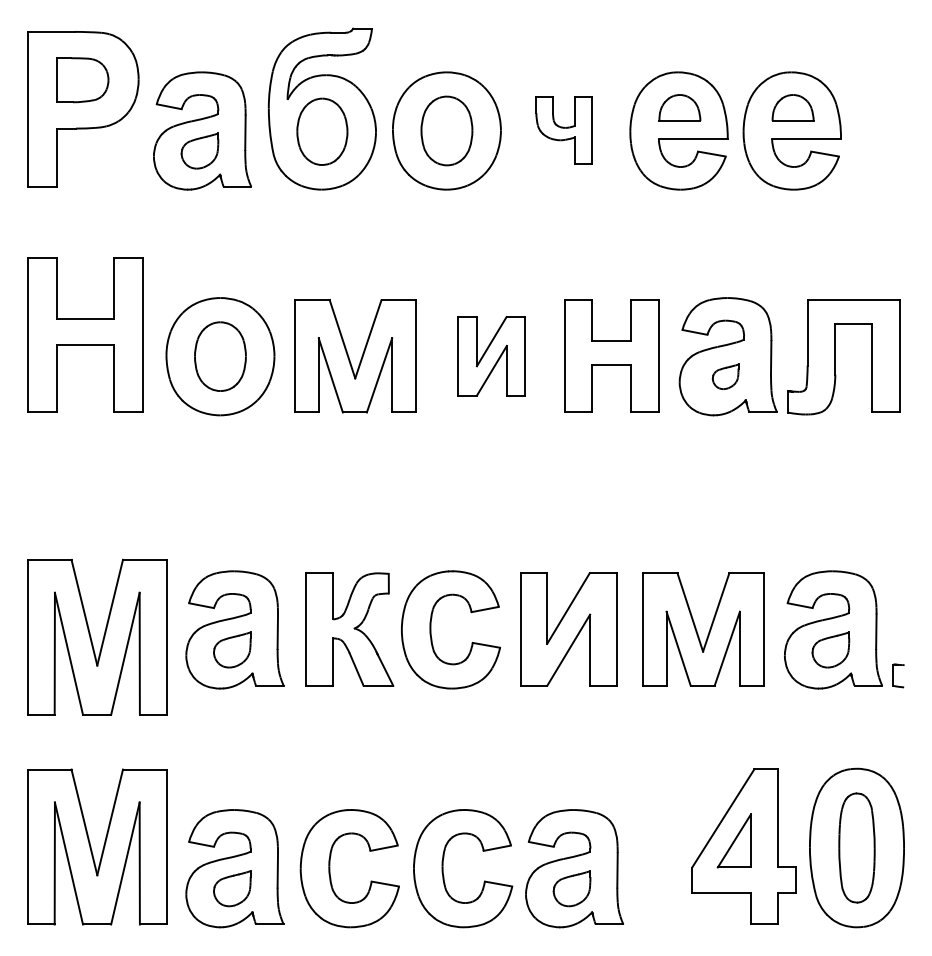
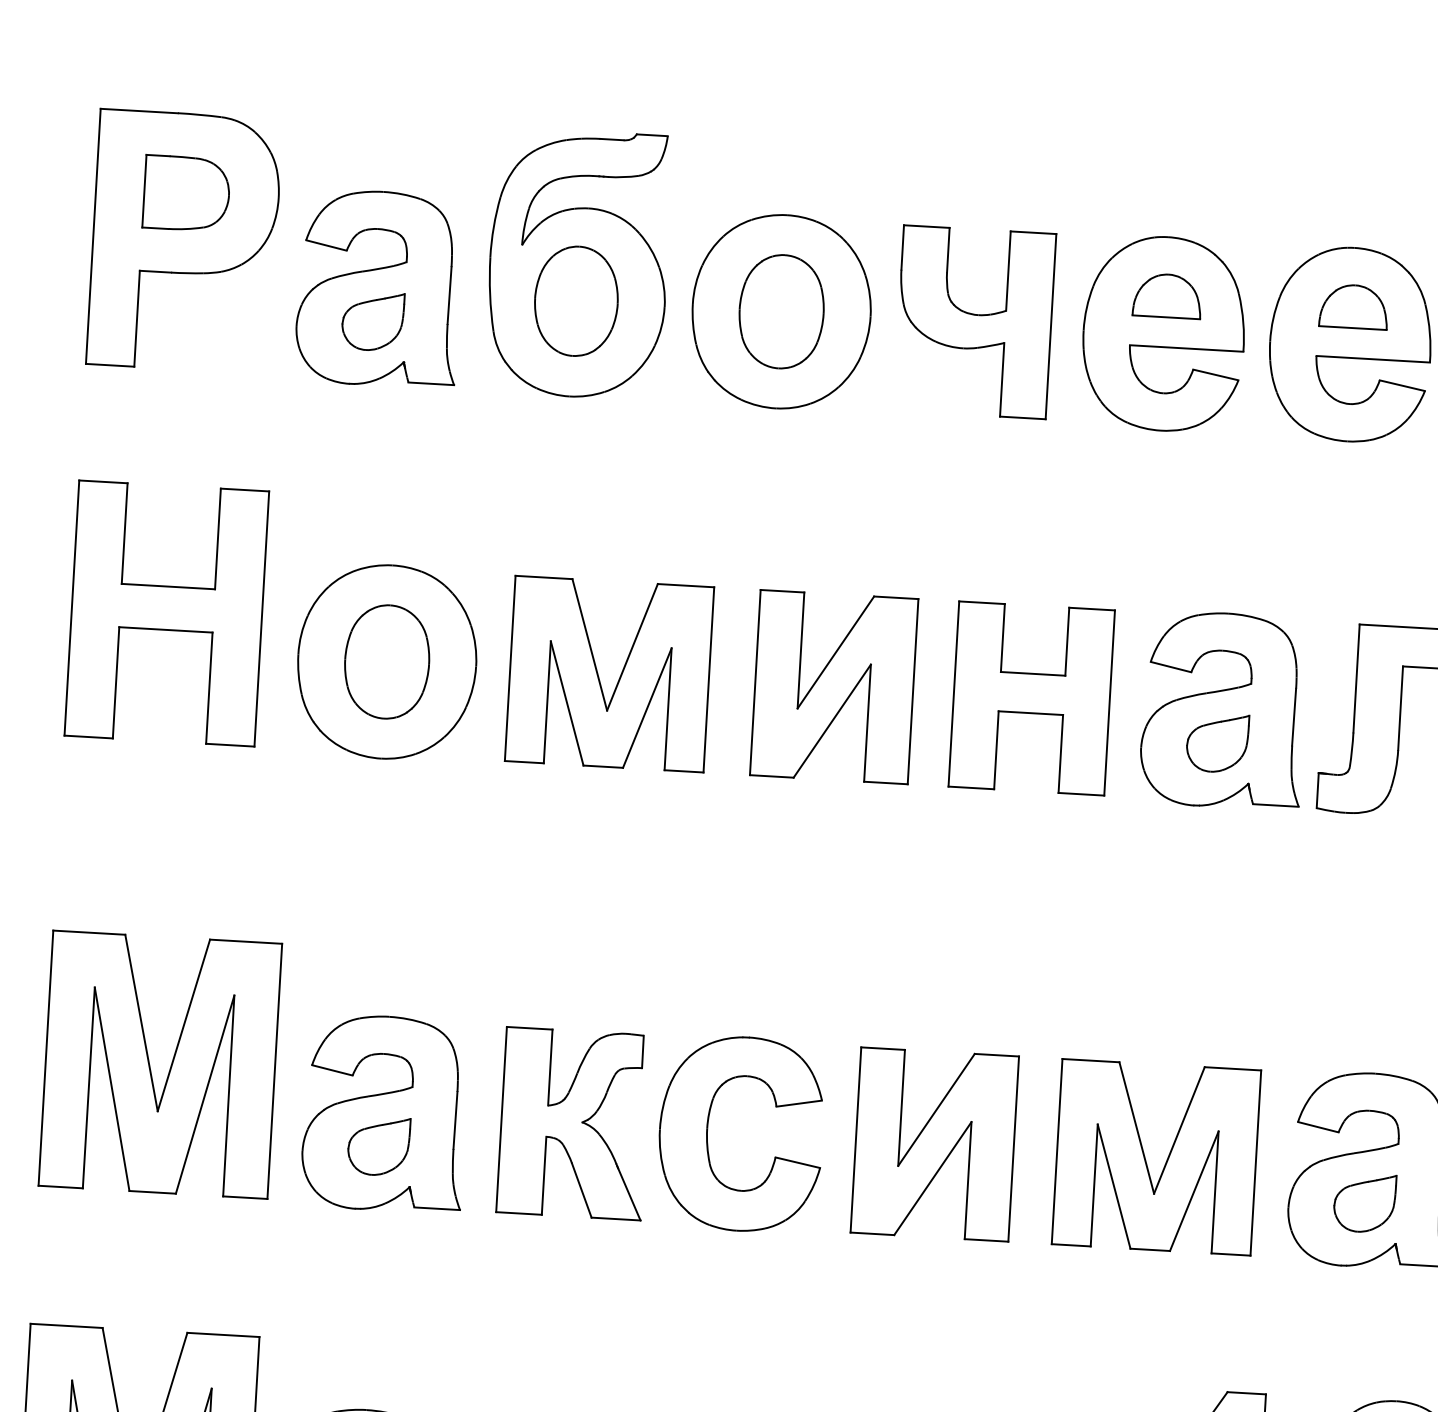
part: (563, 130) -> (973, 322), size x1.67
part: (491, 356) -> (833, 687), size x1.43
part: (725, 376) -> (1217, 742), size x1.43
part: (97, 636) -> (160, 1063), moved

